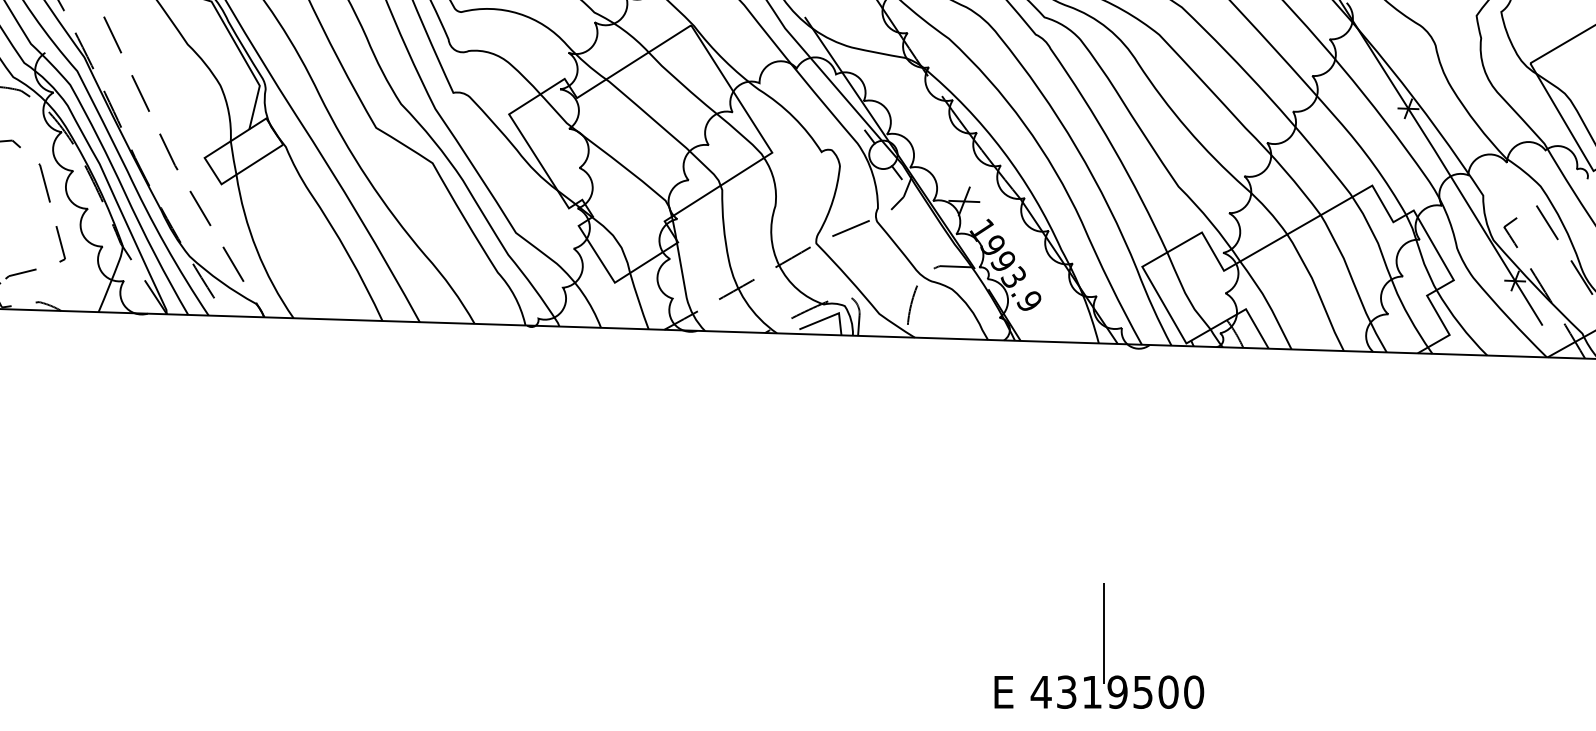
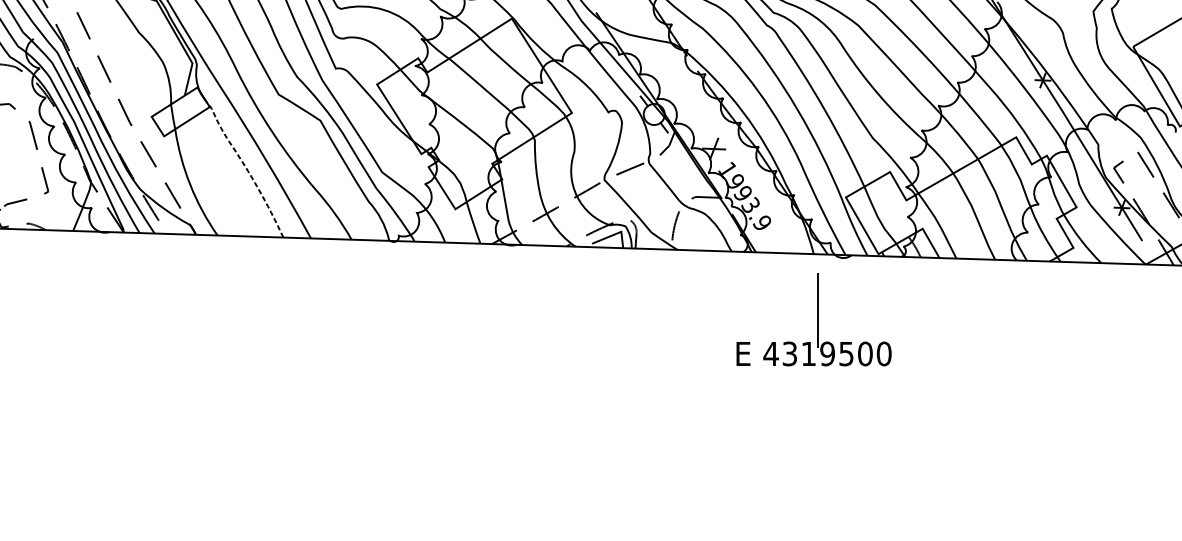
line: (332, 227) -> (246, 168), solid -> dashed
part: (1099, 645) -> (814, 319), moved

